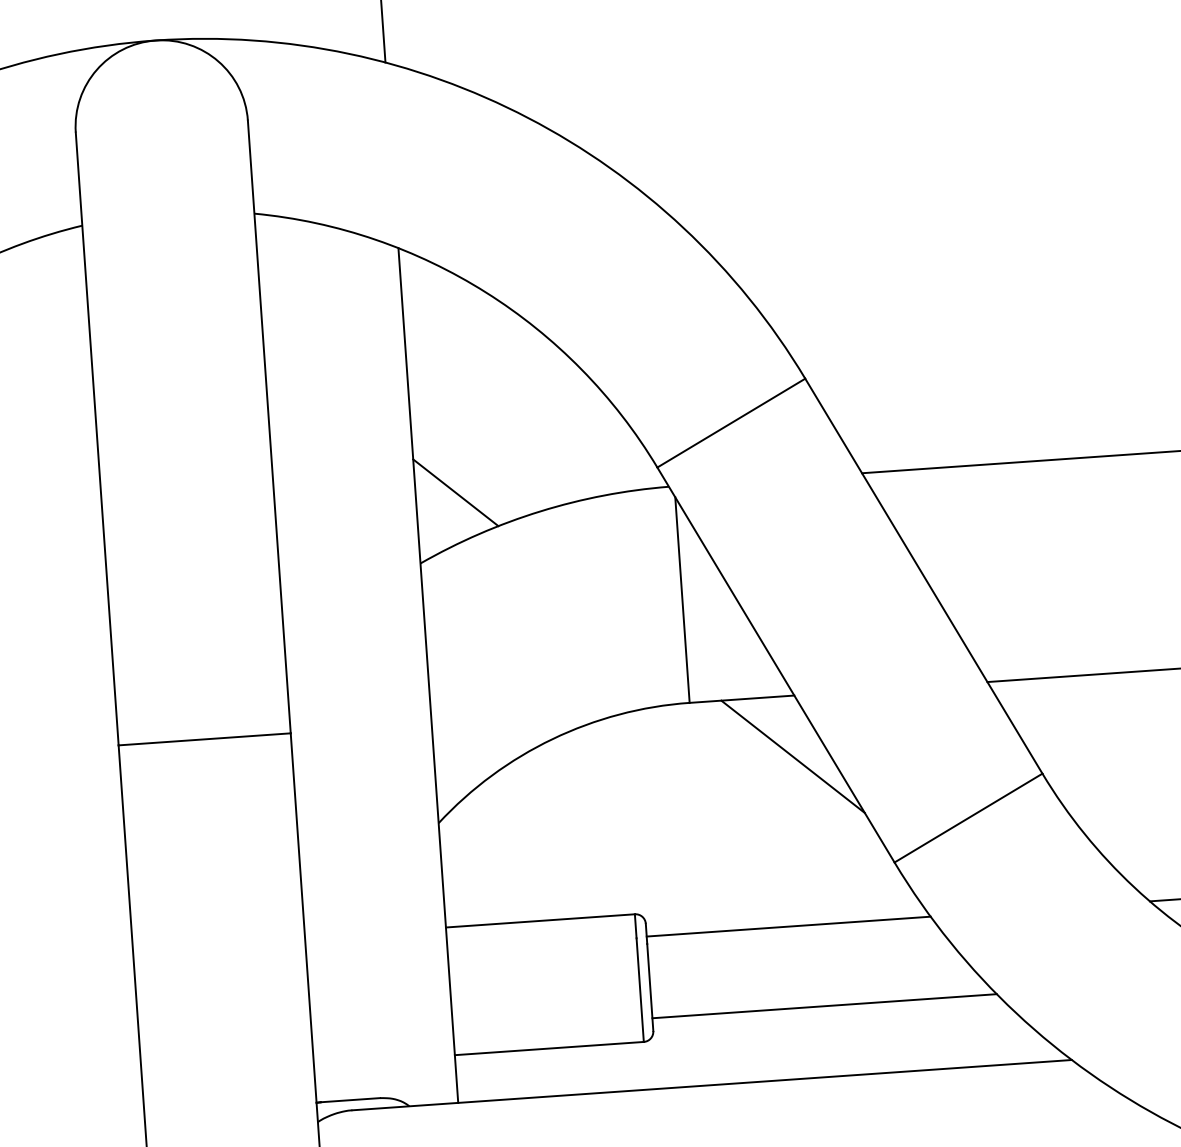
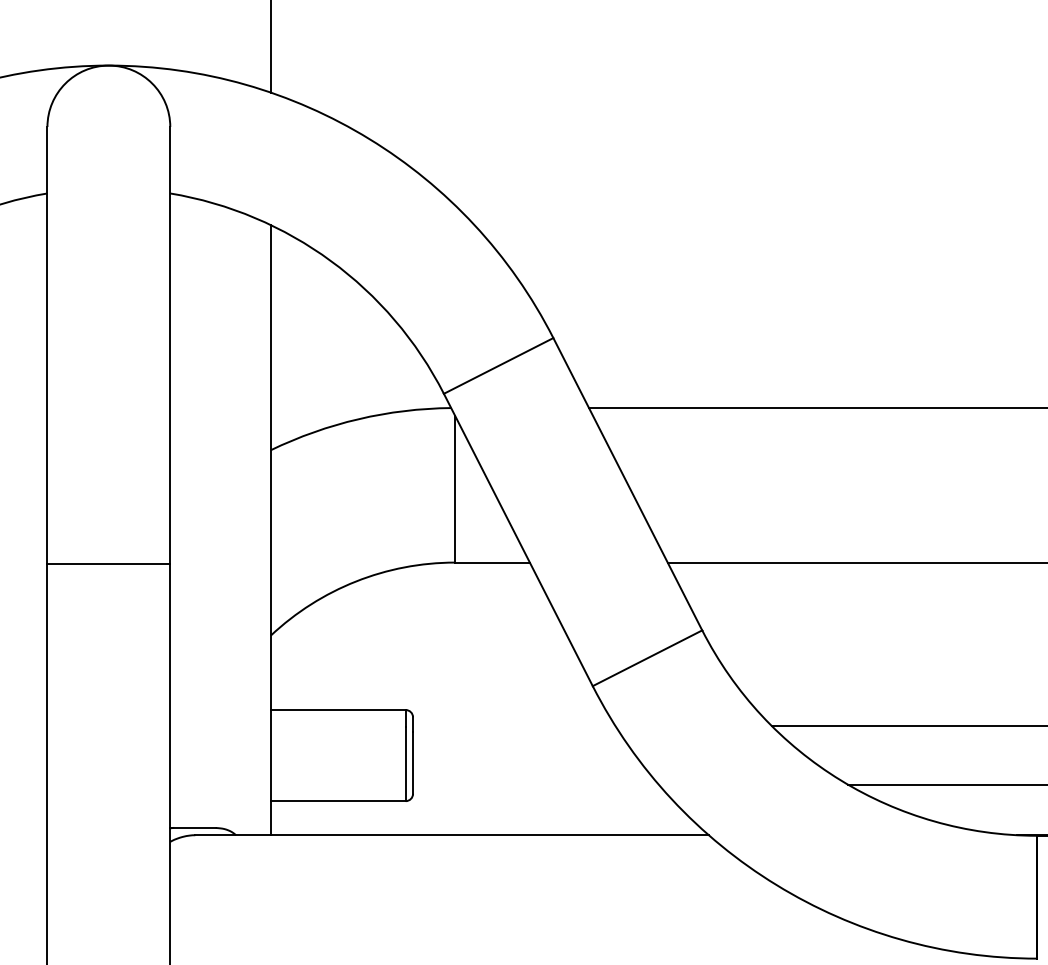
line: (455, 492) -> (299, 401), removed
line: (792, 756) -> (525, 605), removed
line: (788, 926) -> (514, 726), removed
line: (823, 1005) -> (535, 784), removed

